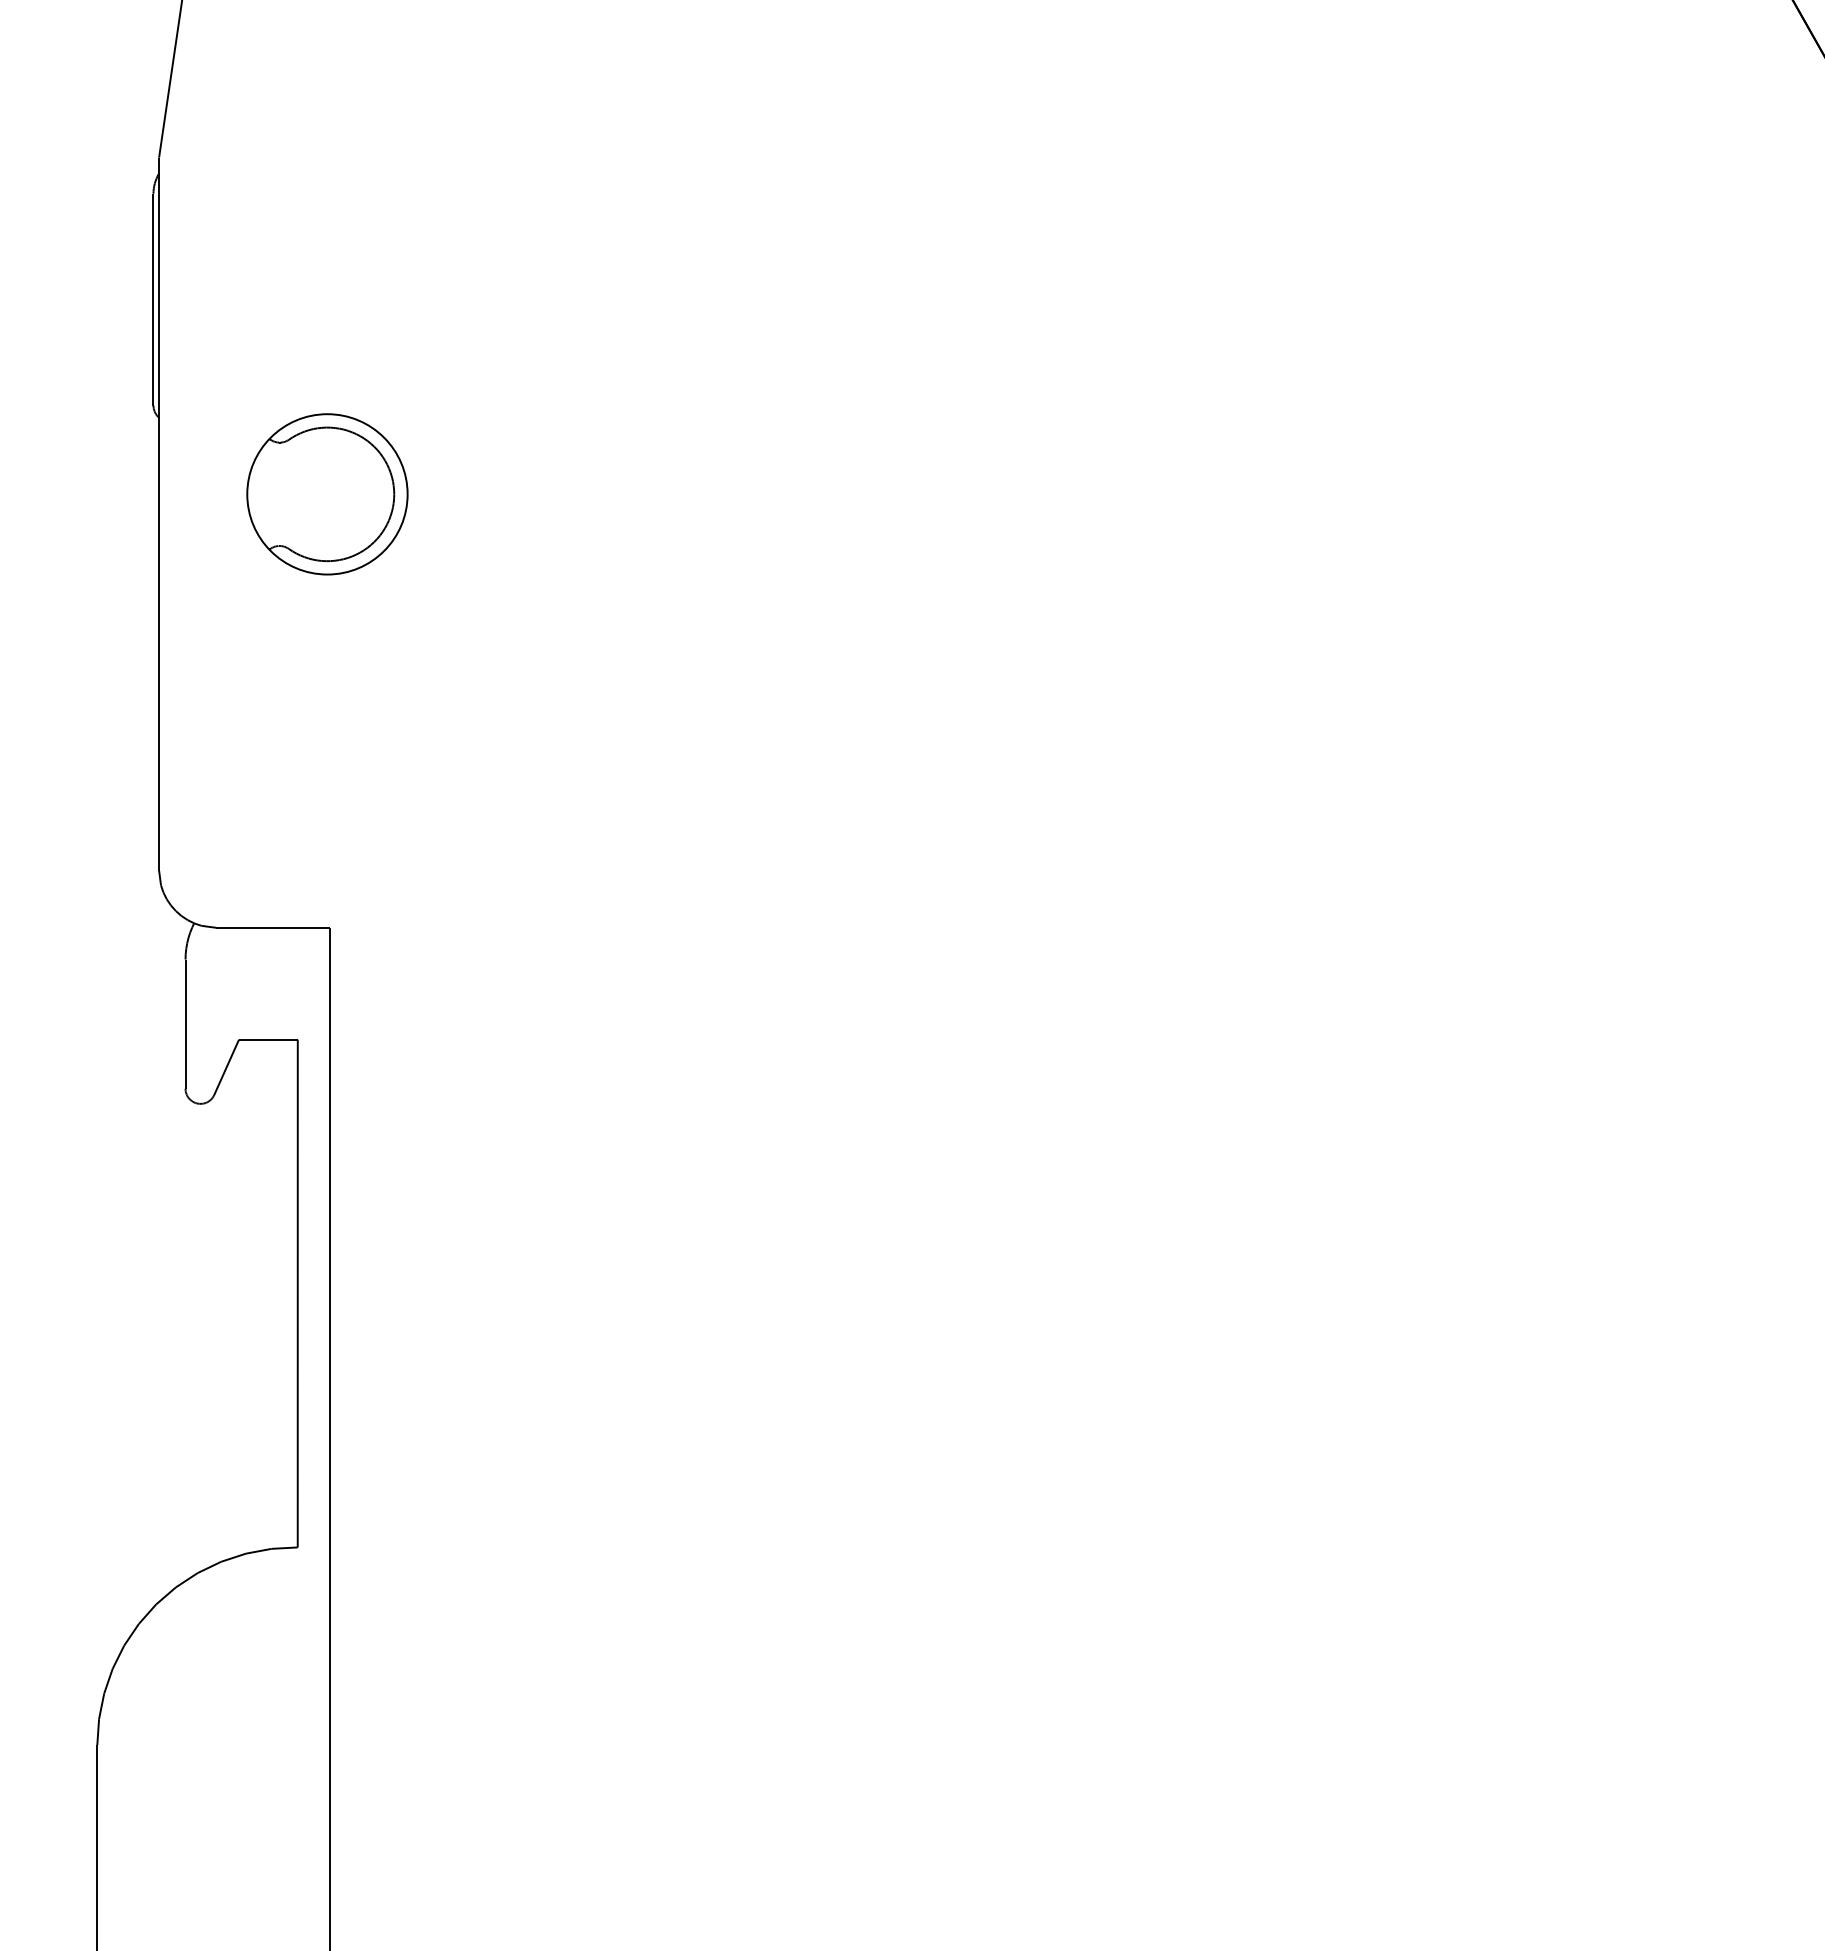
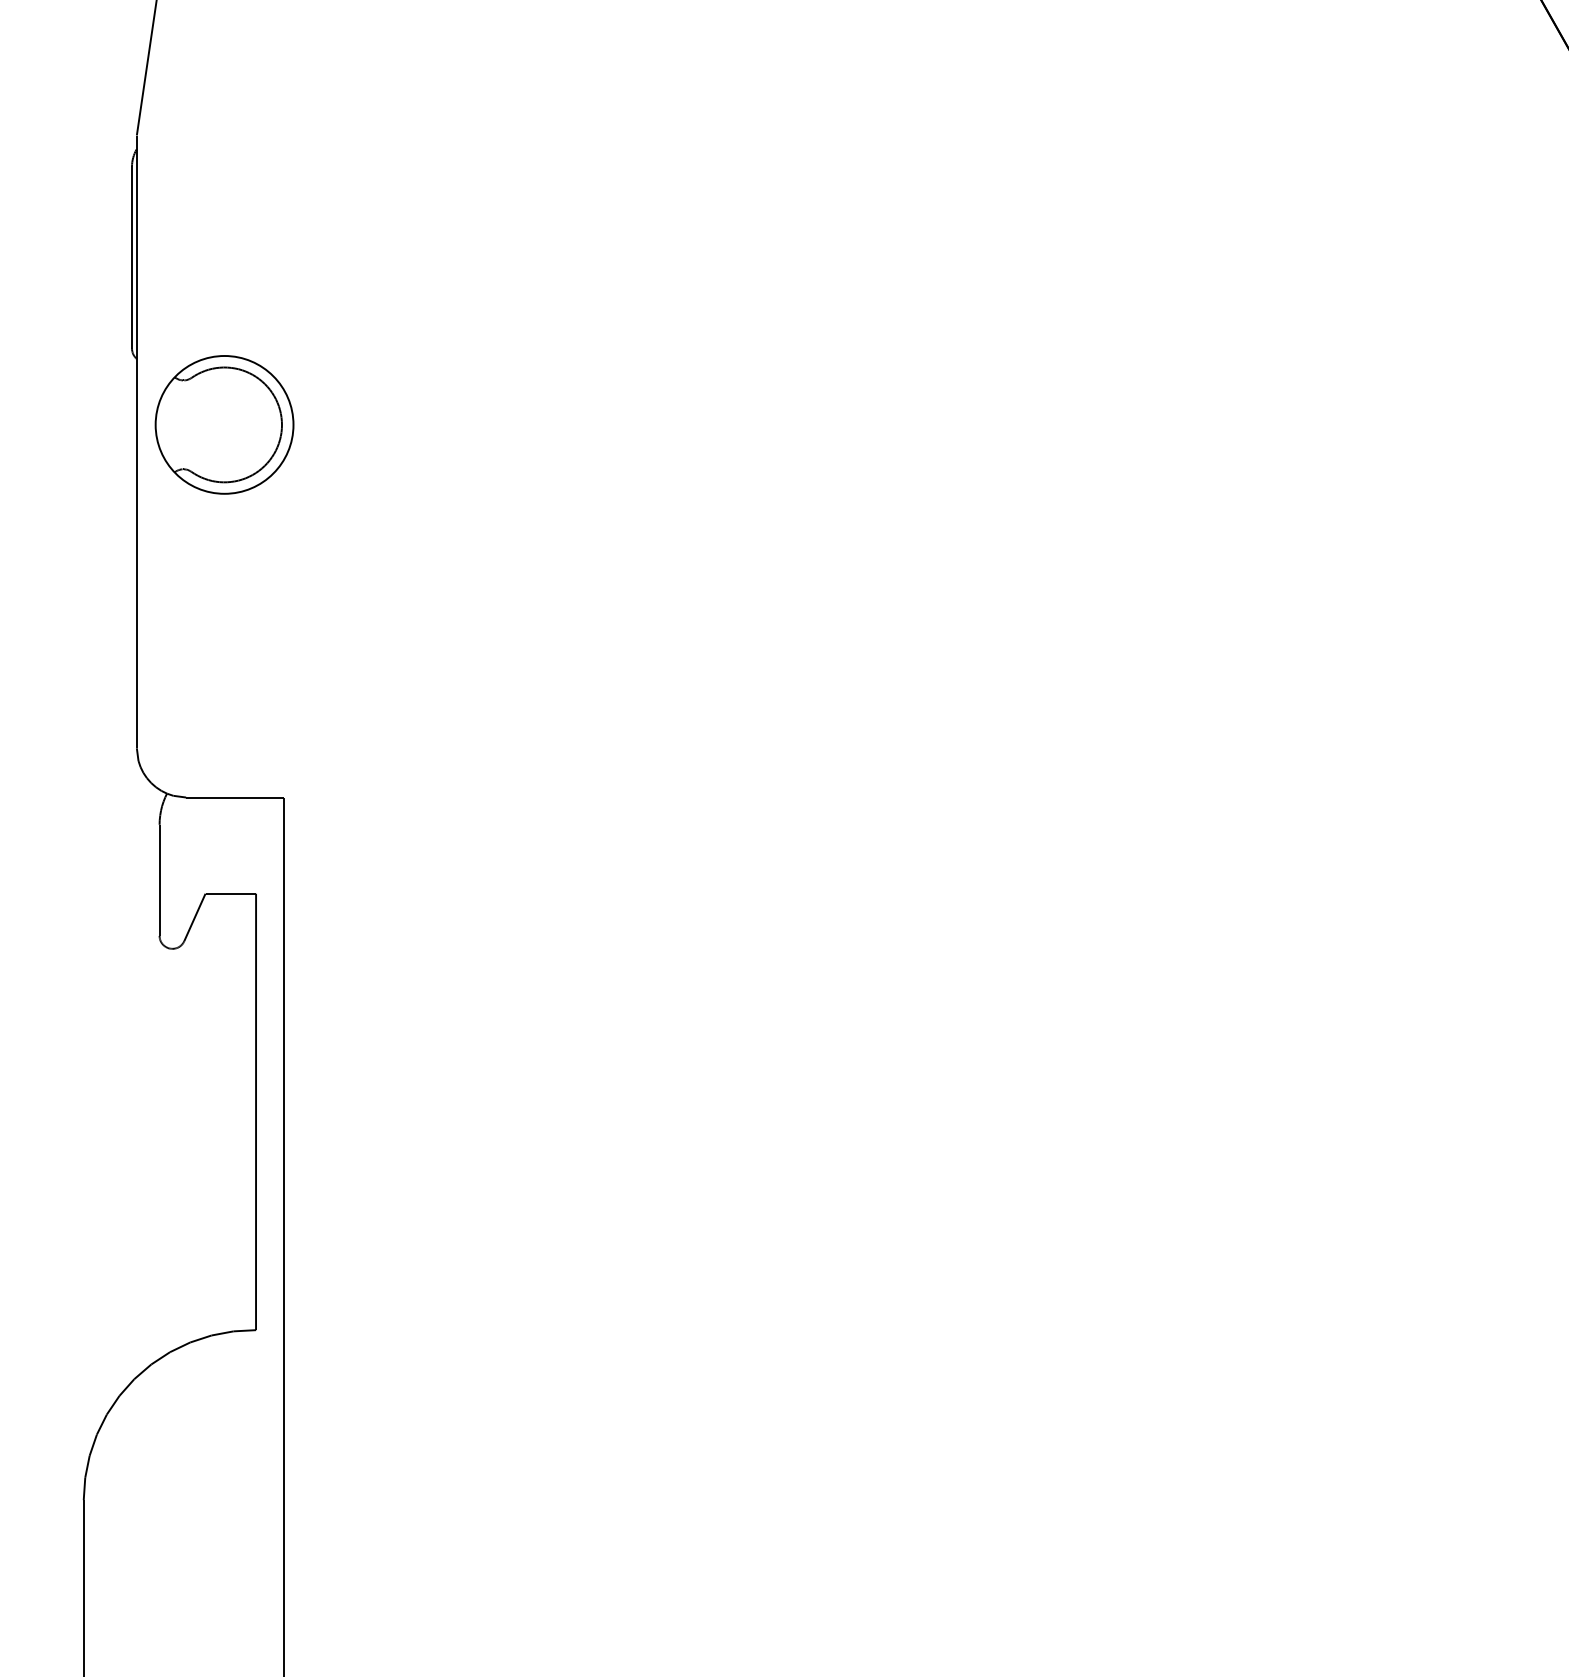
part: (327, 493) -> (224, 424), moved

